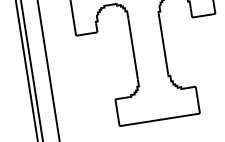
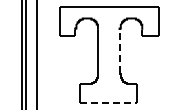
line: (163, 44) -> (119, 51), solid -> dashed
line: (159, 120) -> (108, 103), solid -> dashed

